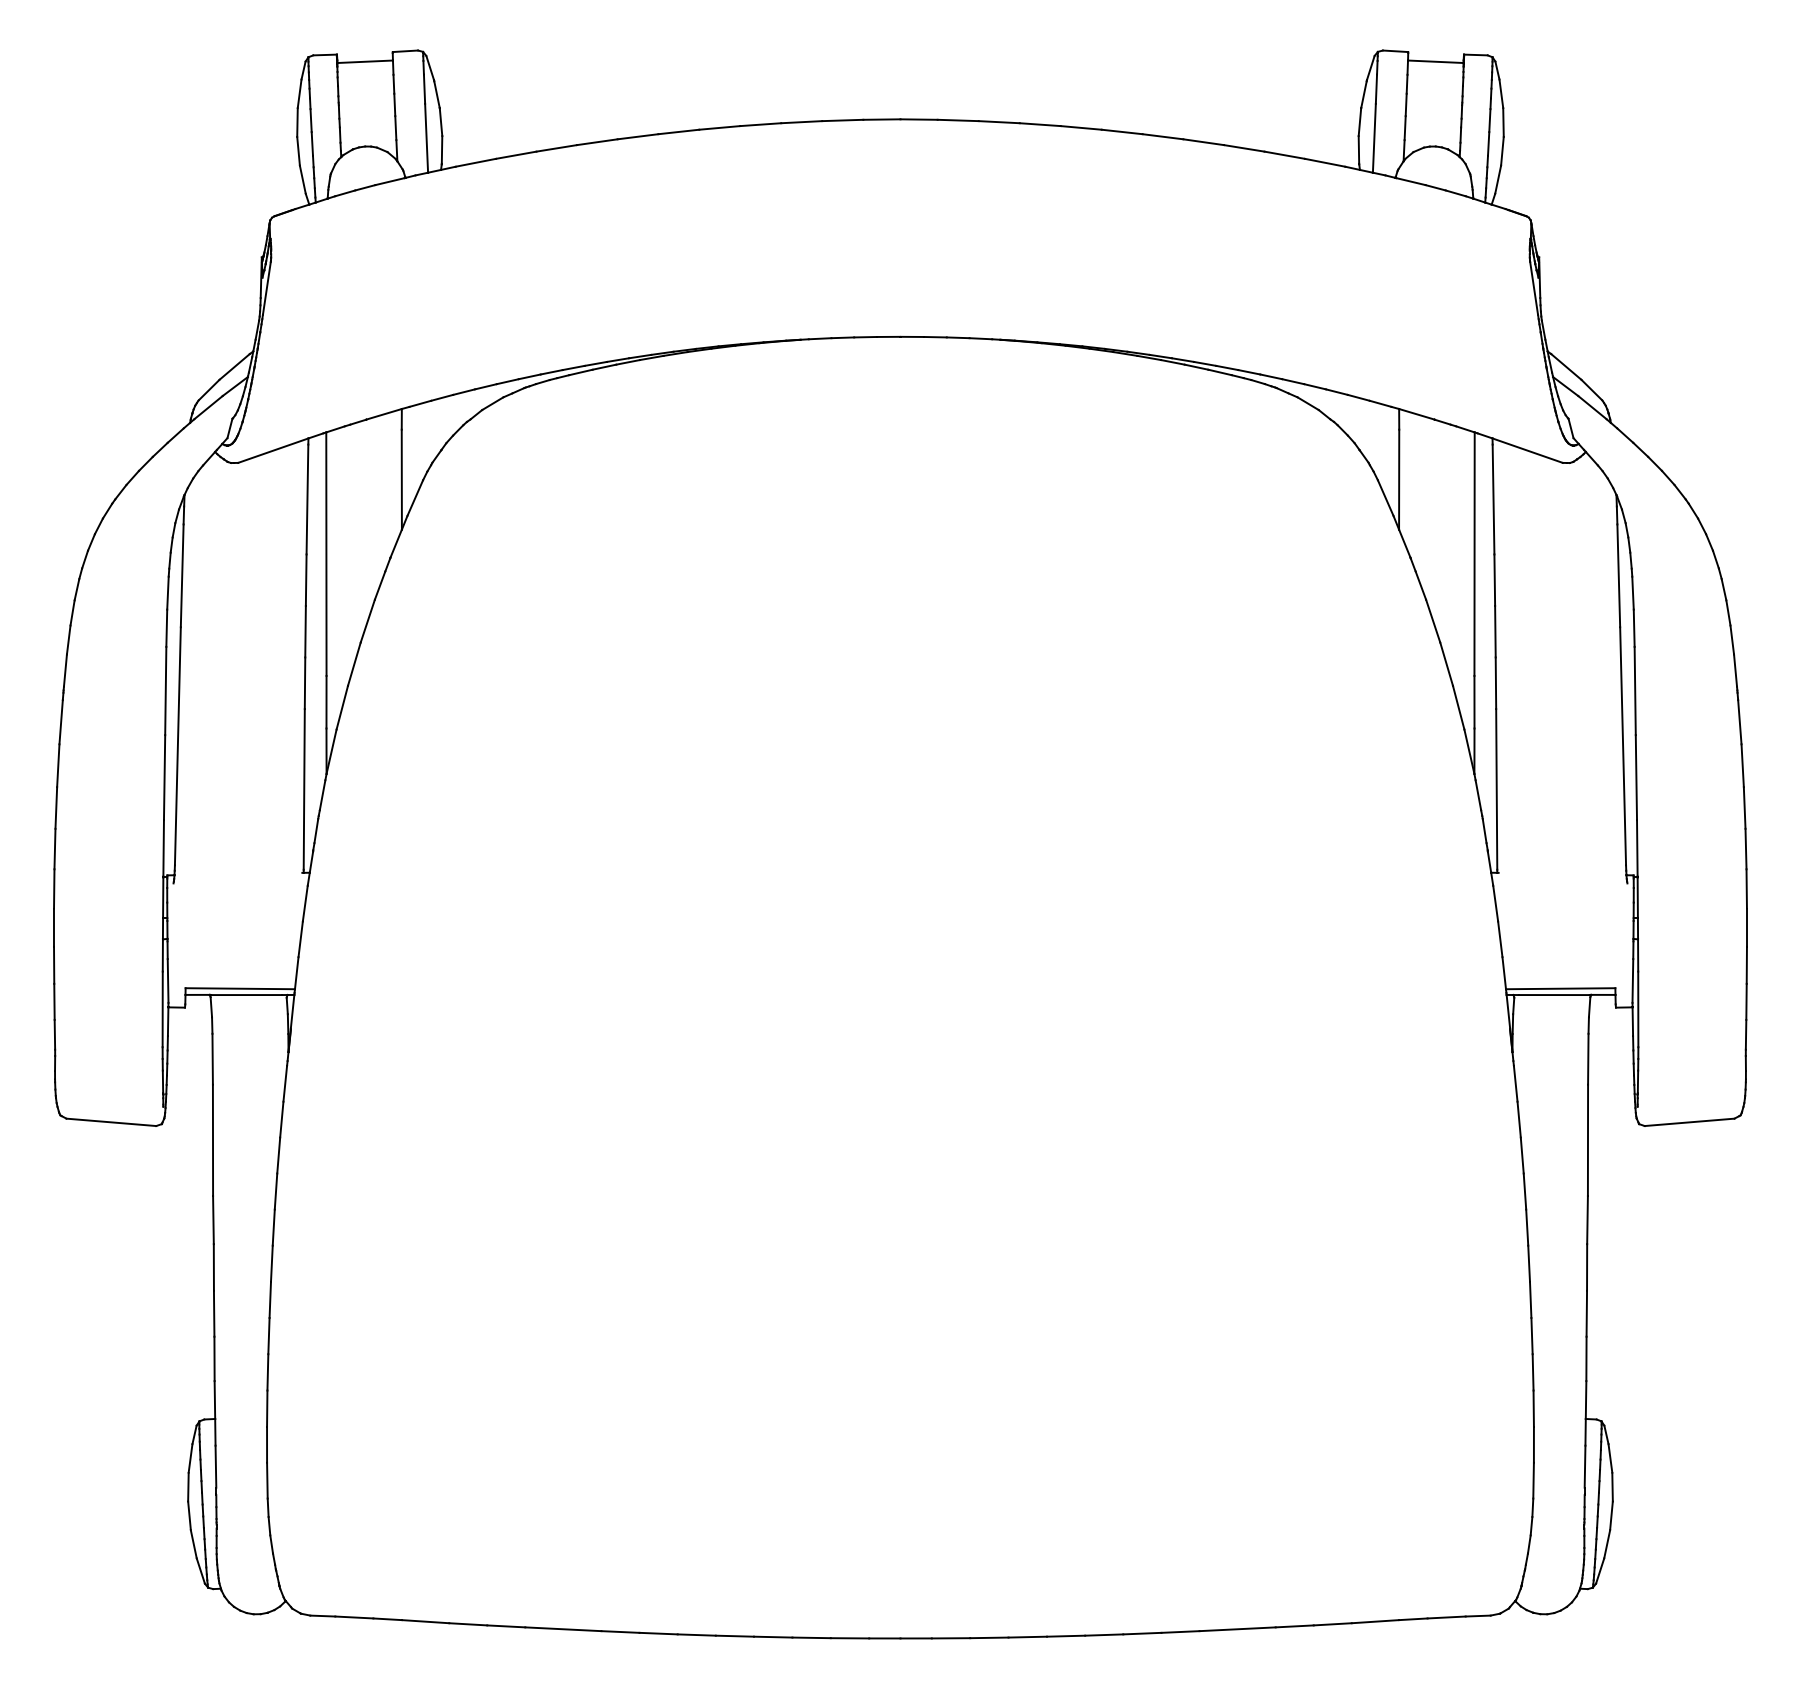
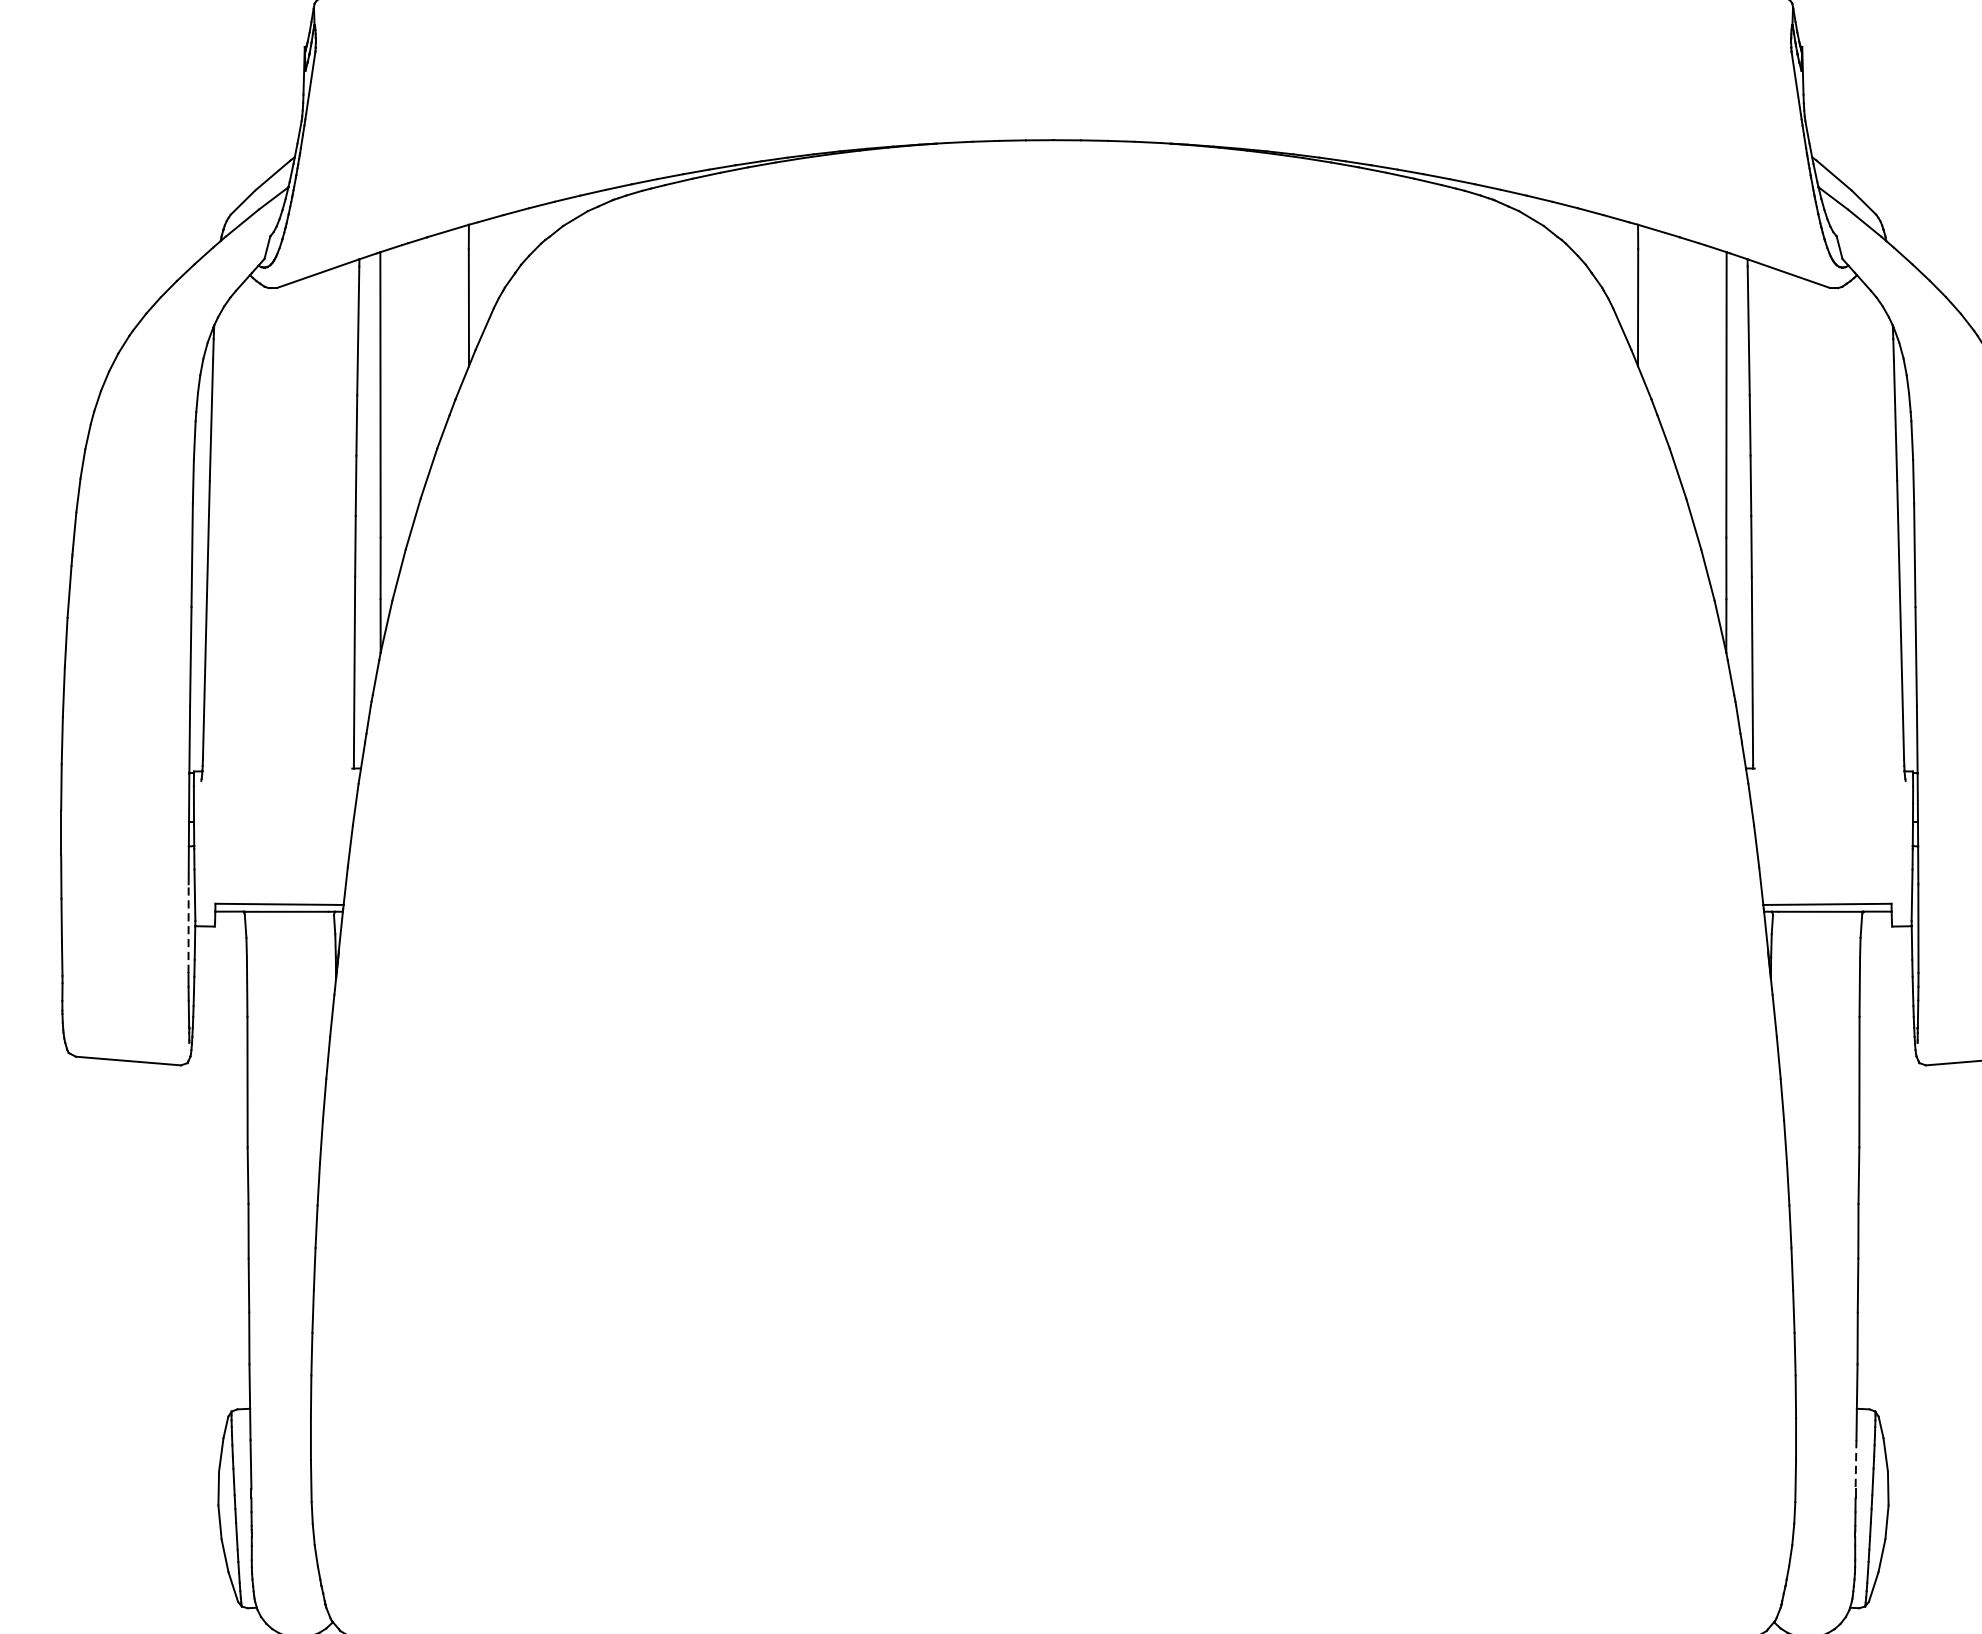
line: (162, 1009) -> (188, 928), solid -> dashed
line: (1585, 1467) -> (1856, 1465), solid -> dashed

